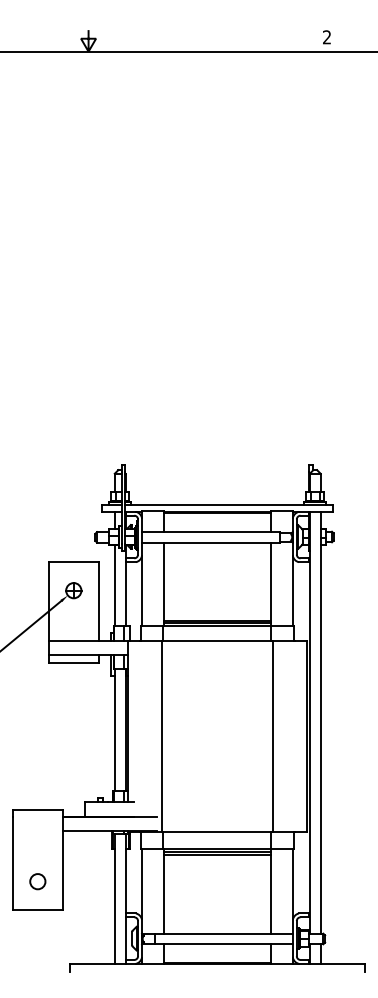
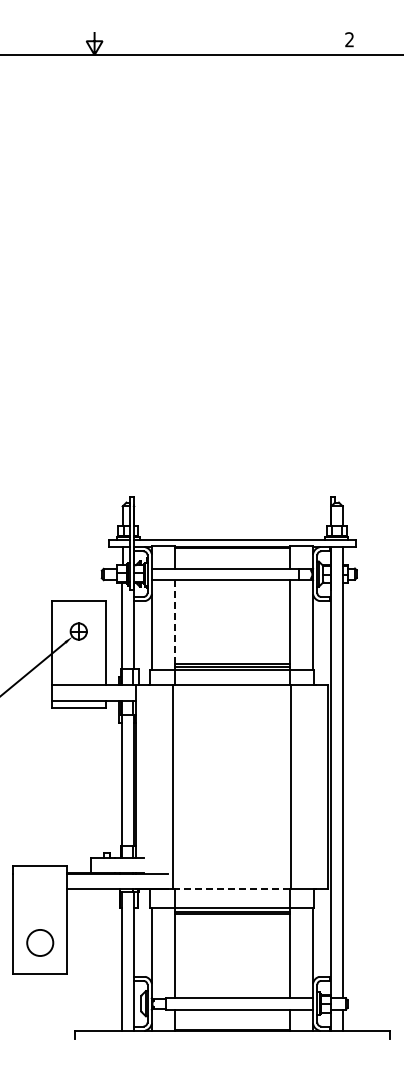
line: (163, 581) -> (174, 621), solid -> dashed
line: (217, 831) -> (232, 889), solid -> dashed
circle: (37, 881) -> (40, 942), size x1.6

